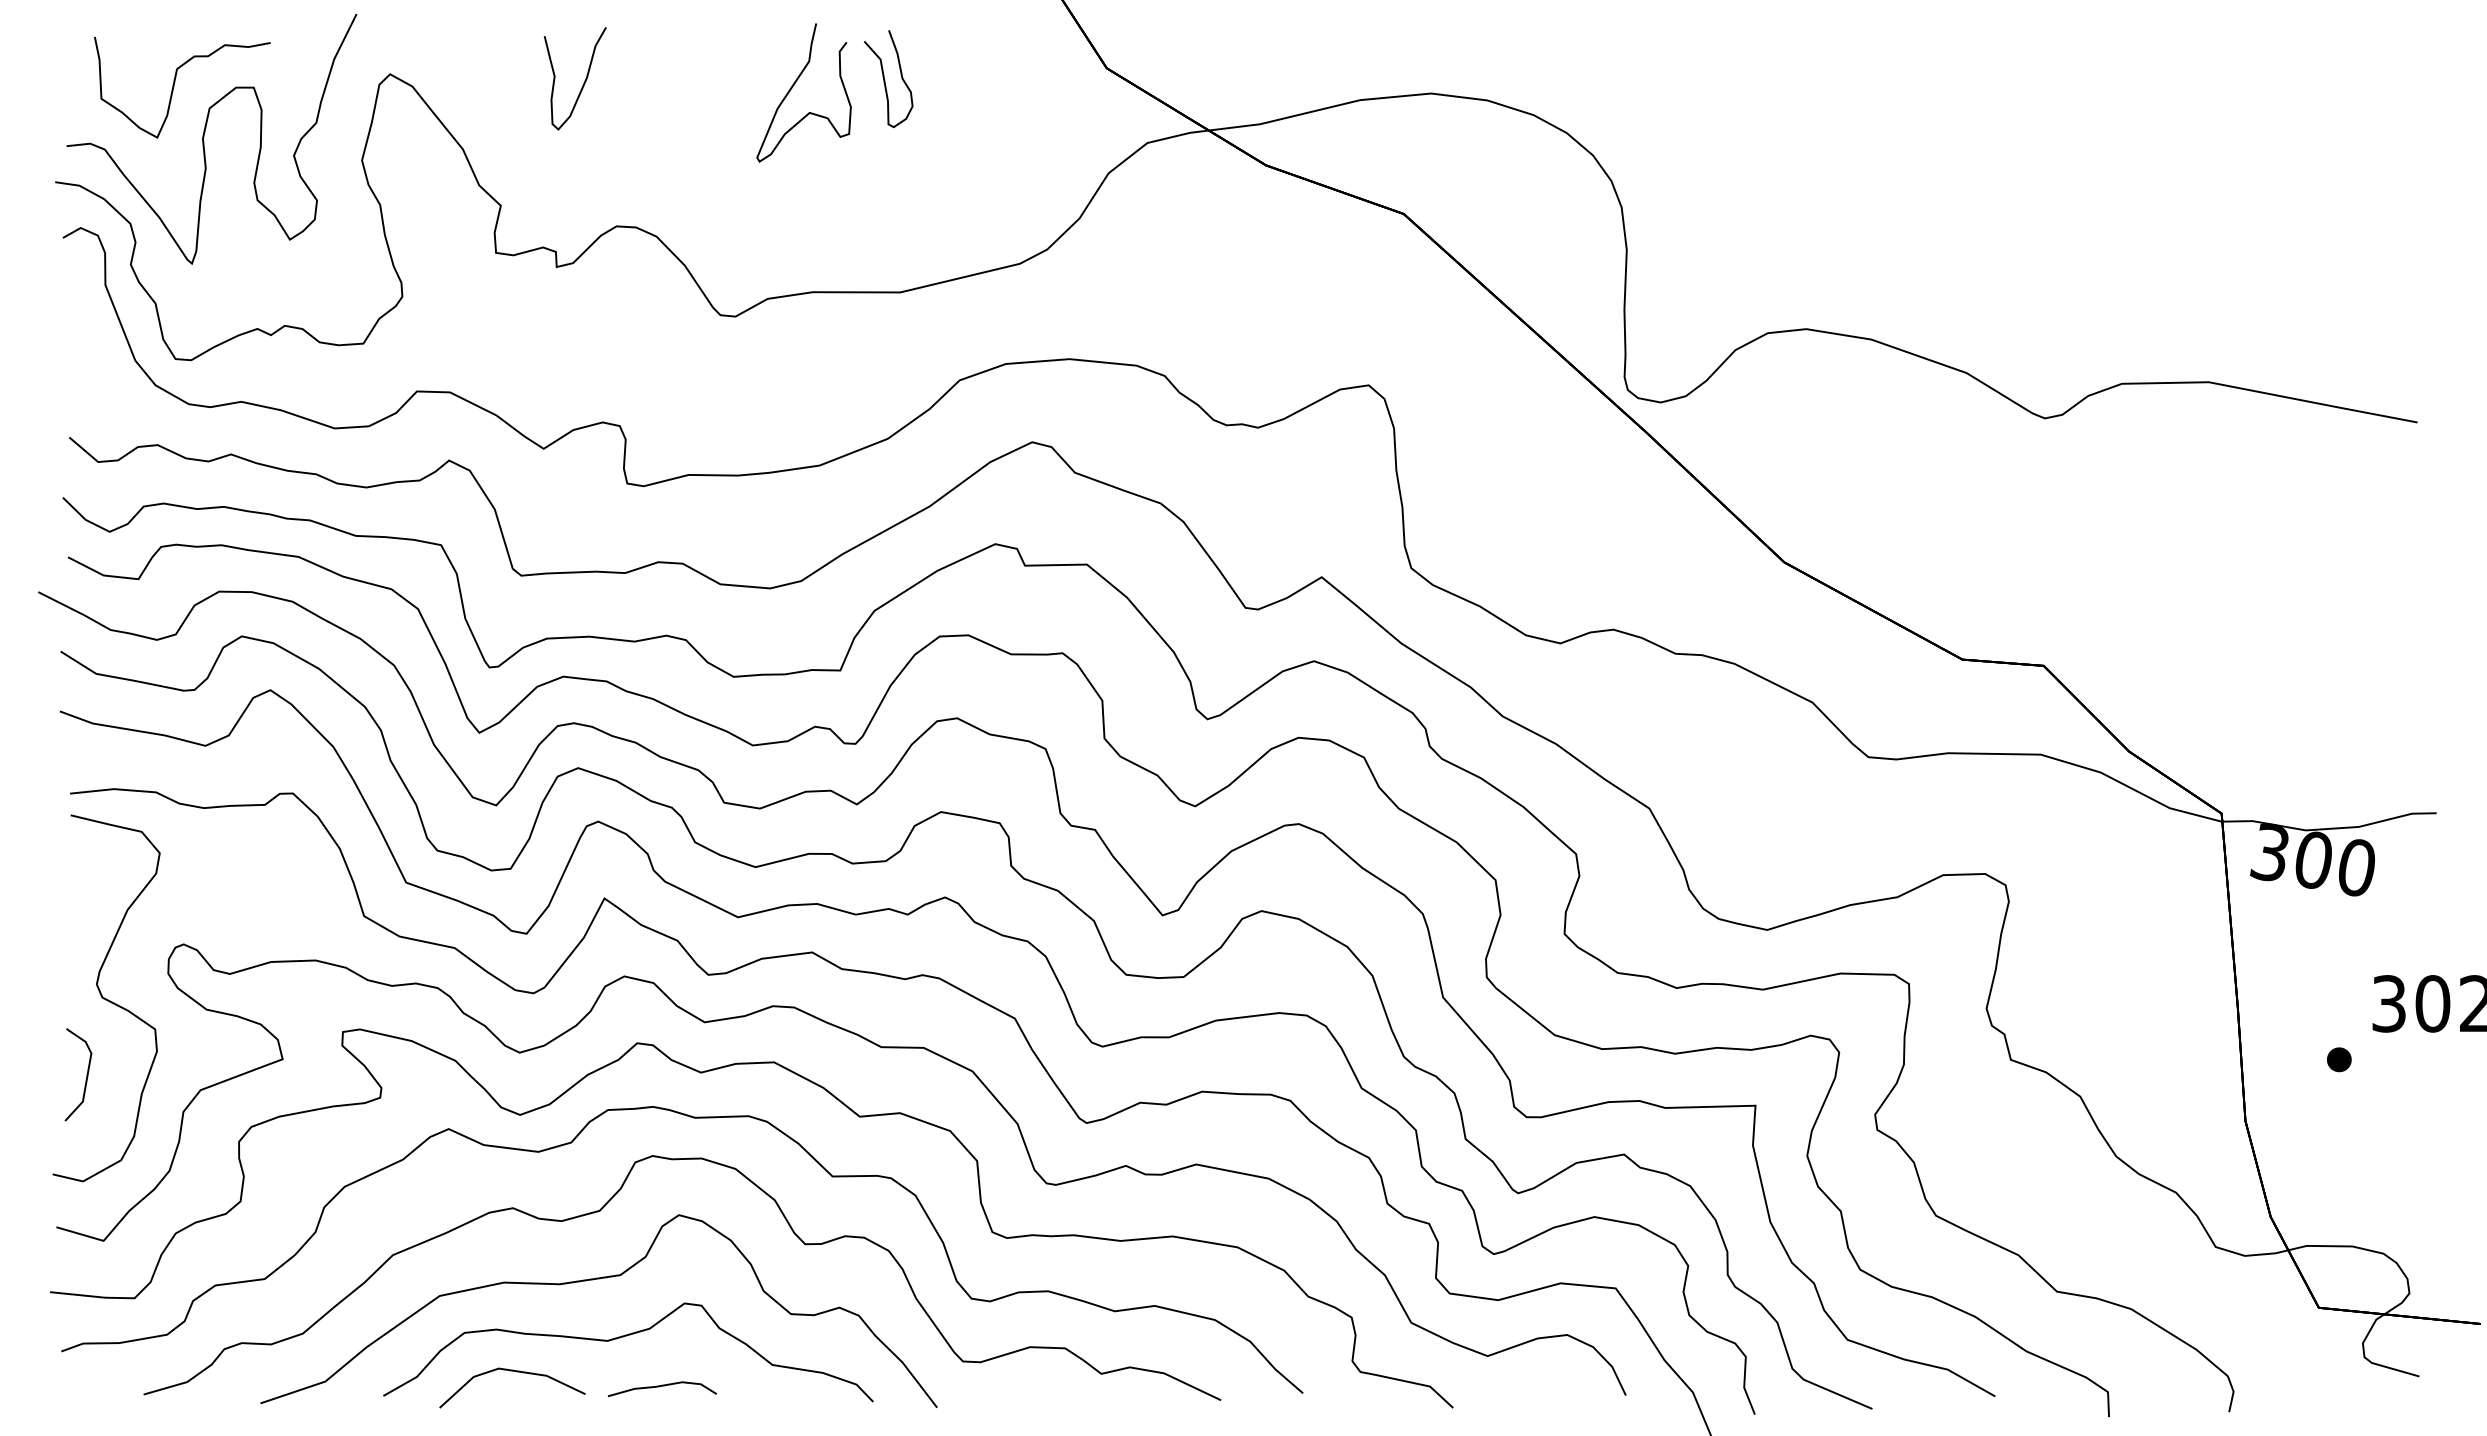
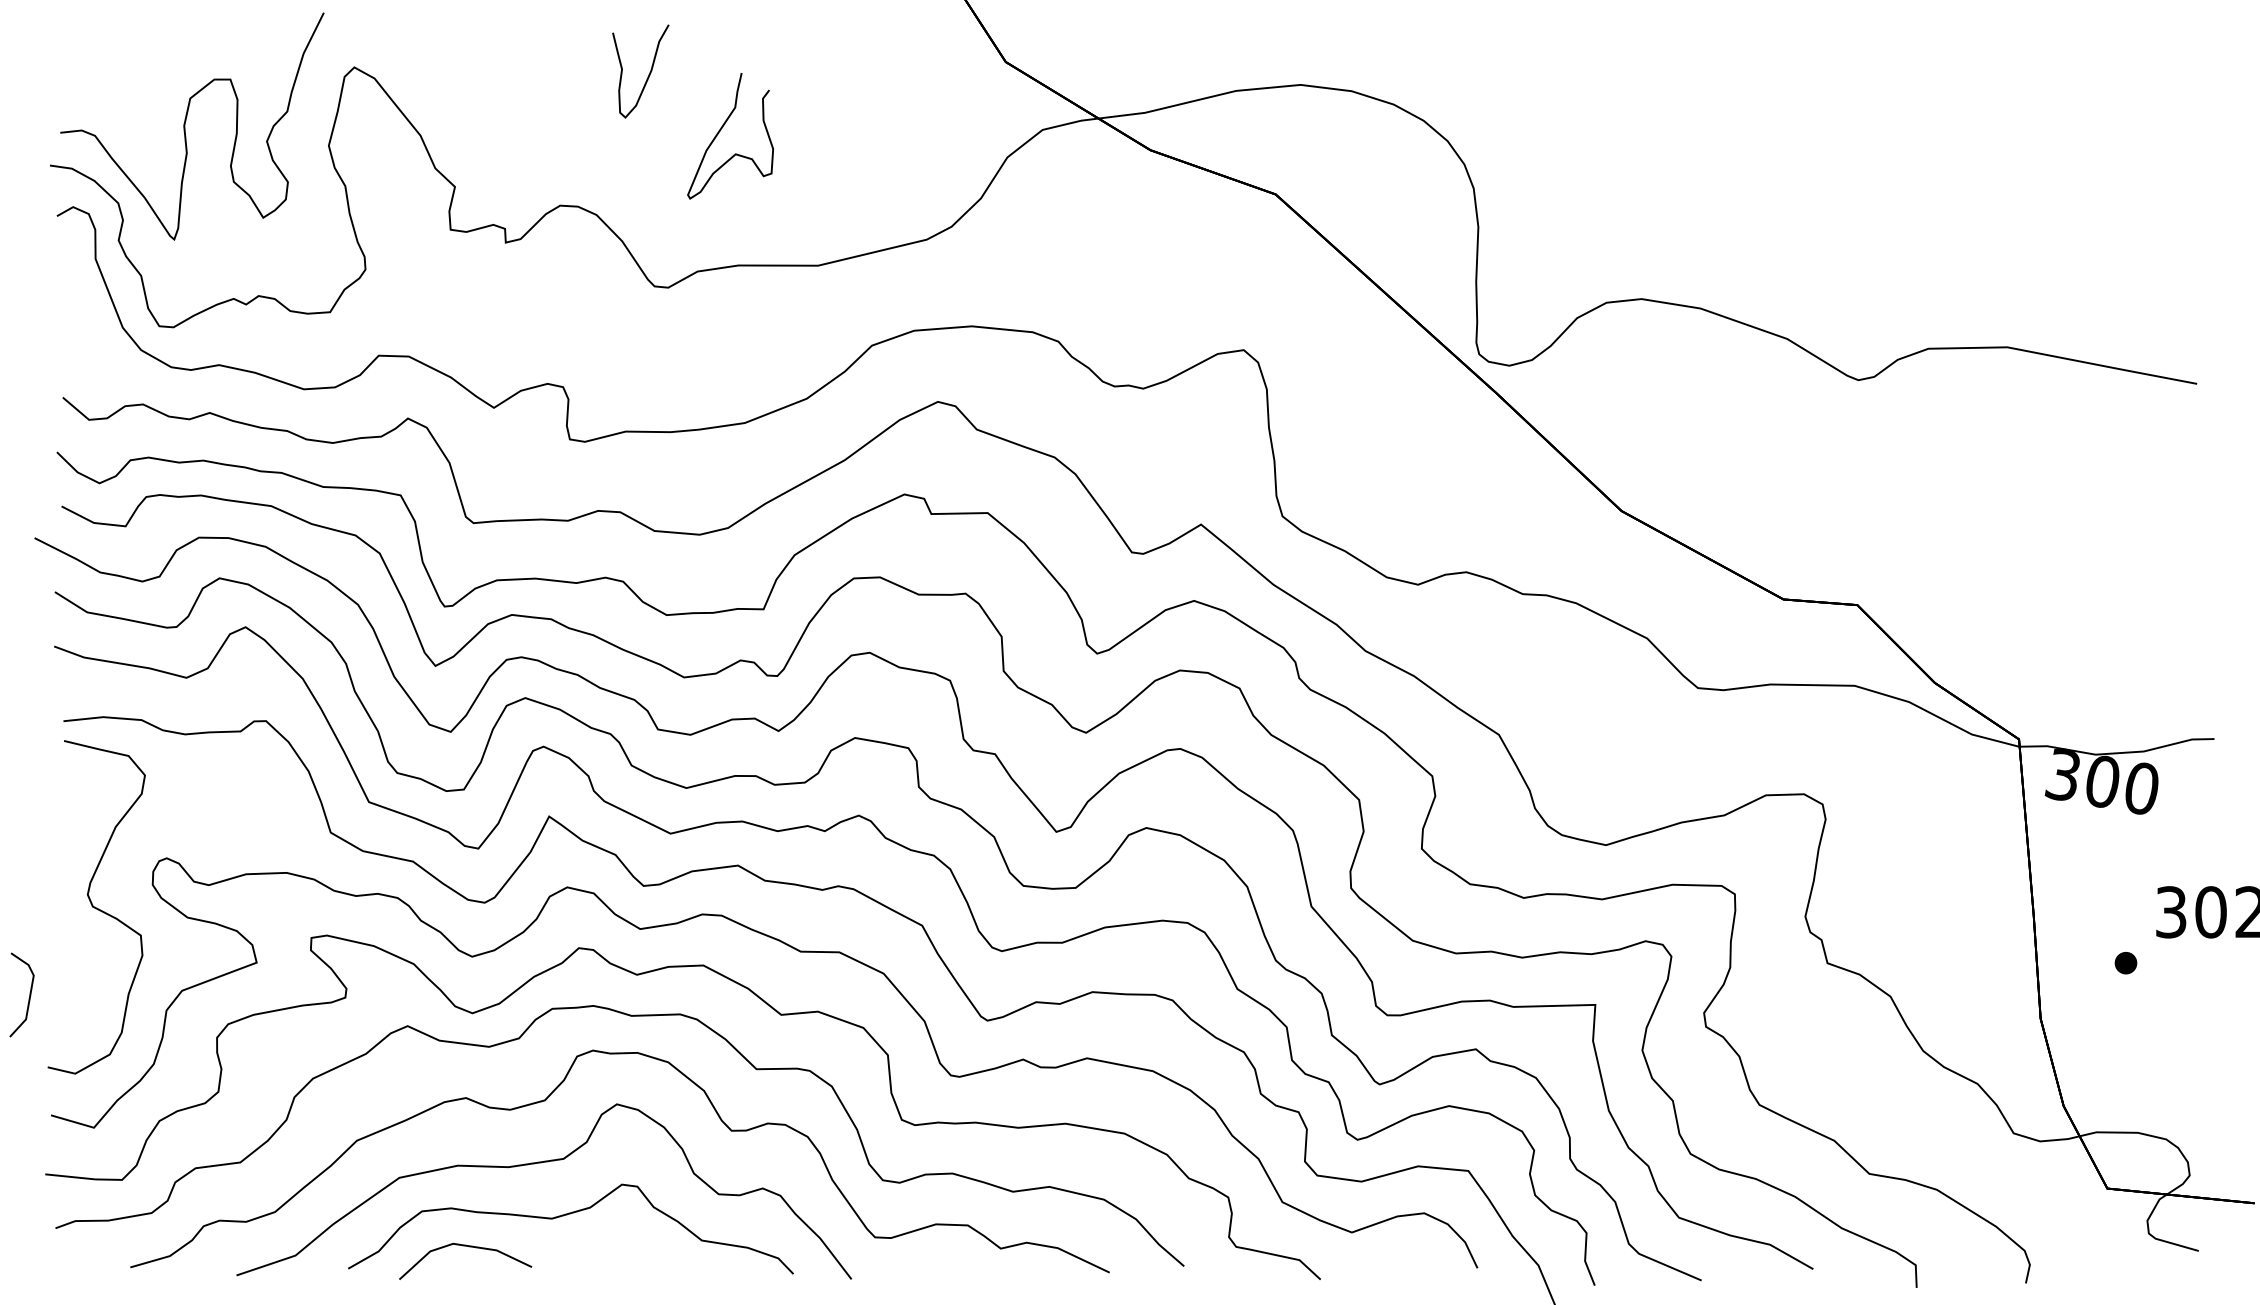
curve: (885, 80) -> (804, 73), removed
curve: (583, 82) -> (648, 74), moved
curve: (794, 85) -> (721, 129), moved
curve: (174, 87) -> (158, 79), removed
line: (86, 1074) -> (29, 994), moved
curve: (662, 1386) -> (601, 1260), removed

